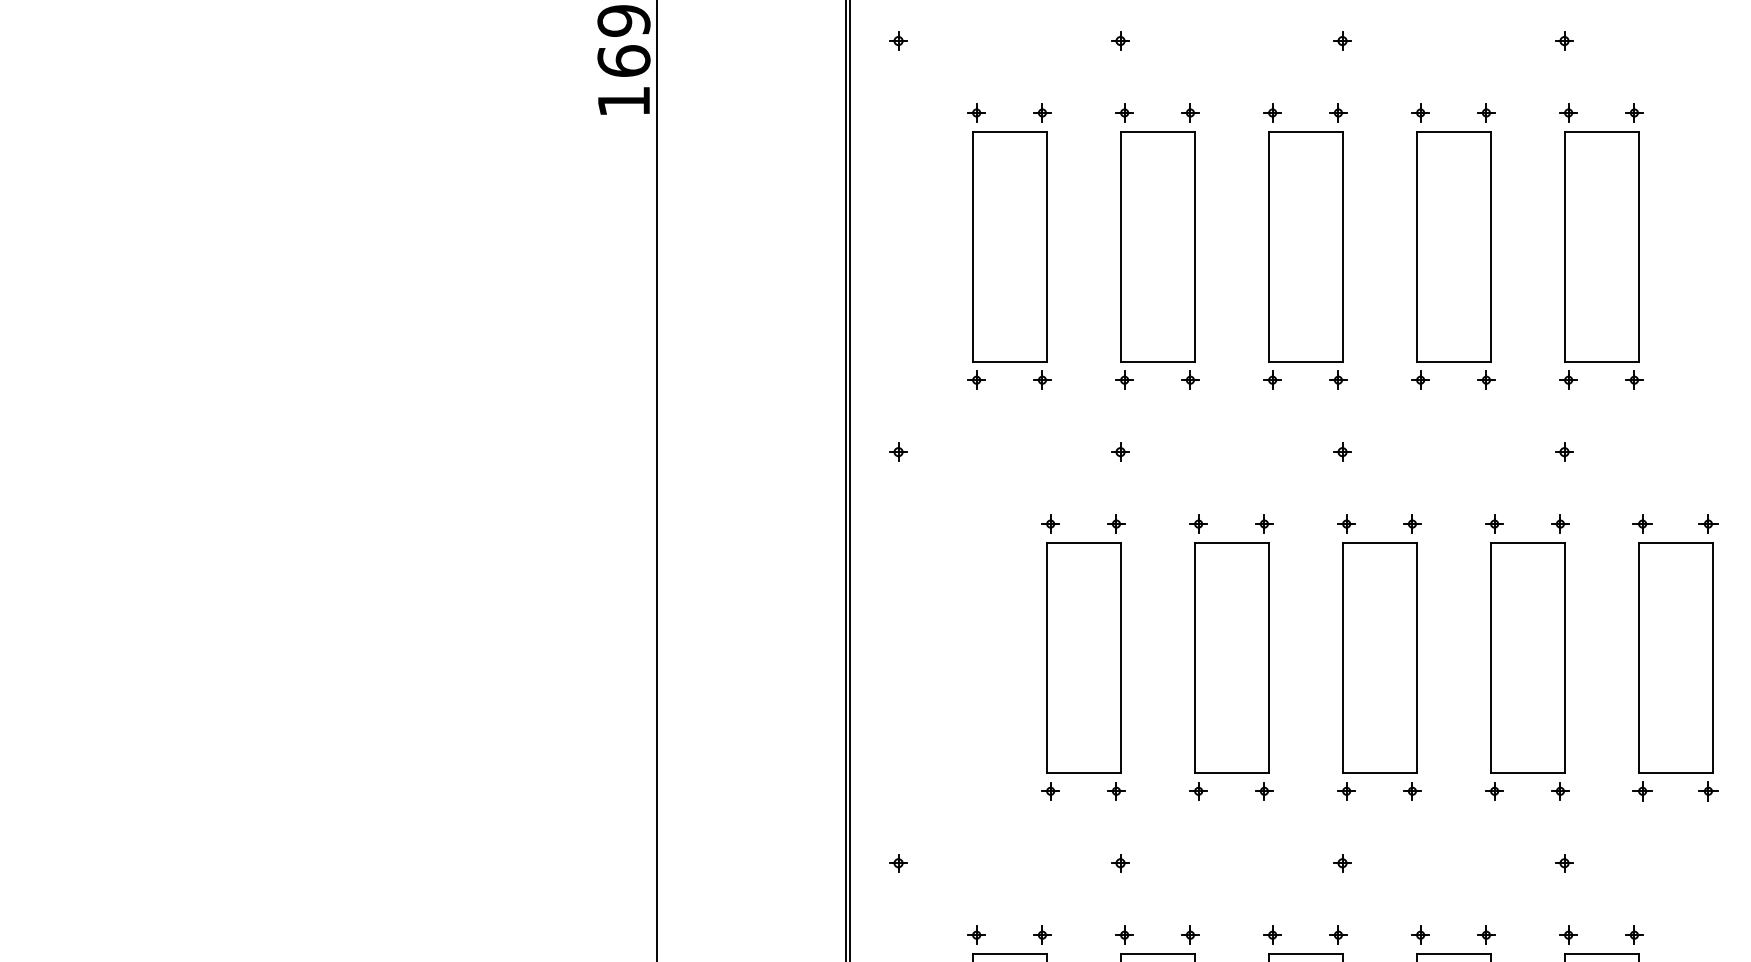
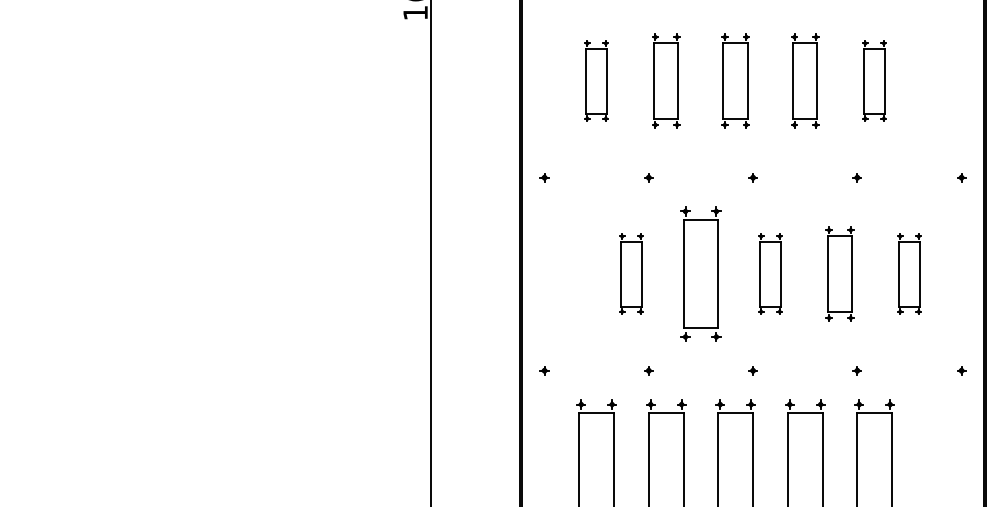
part: (1009, 245) -> (596, 80), size x0.6
part: (1158, 245) -> (666, 80), size x0.7
part: (1305, 245) -> (735, 80), size x0.7
part: (1454, 245) -> (805, 80), size x0.7
part: (1601, 245) -> (874, 80), size x0.6
part: (1083, 656) -> (631, 273), size x0.6
part: (1379, 656) -> (770, 273), size x0.6
part: (1526, 656) -> (839, 273), size x0.7
part: (1675, 656) -> (909, 273), size x0.6

